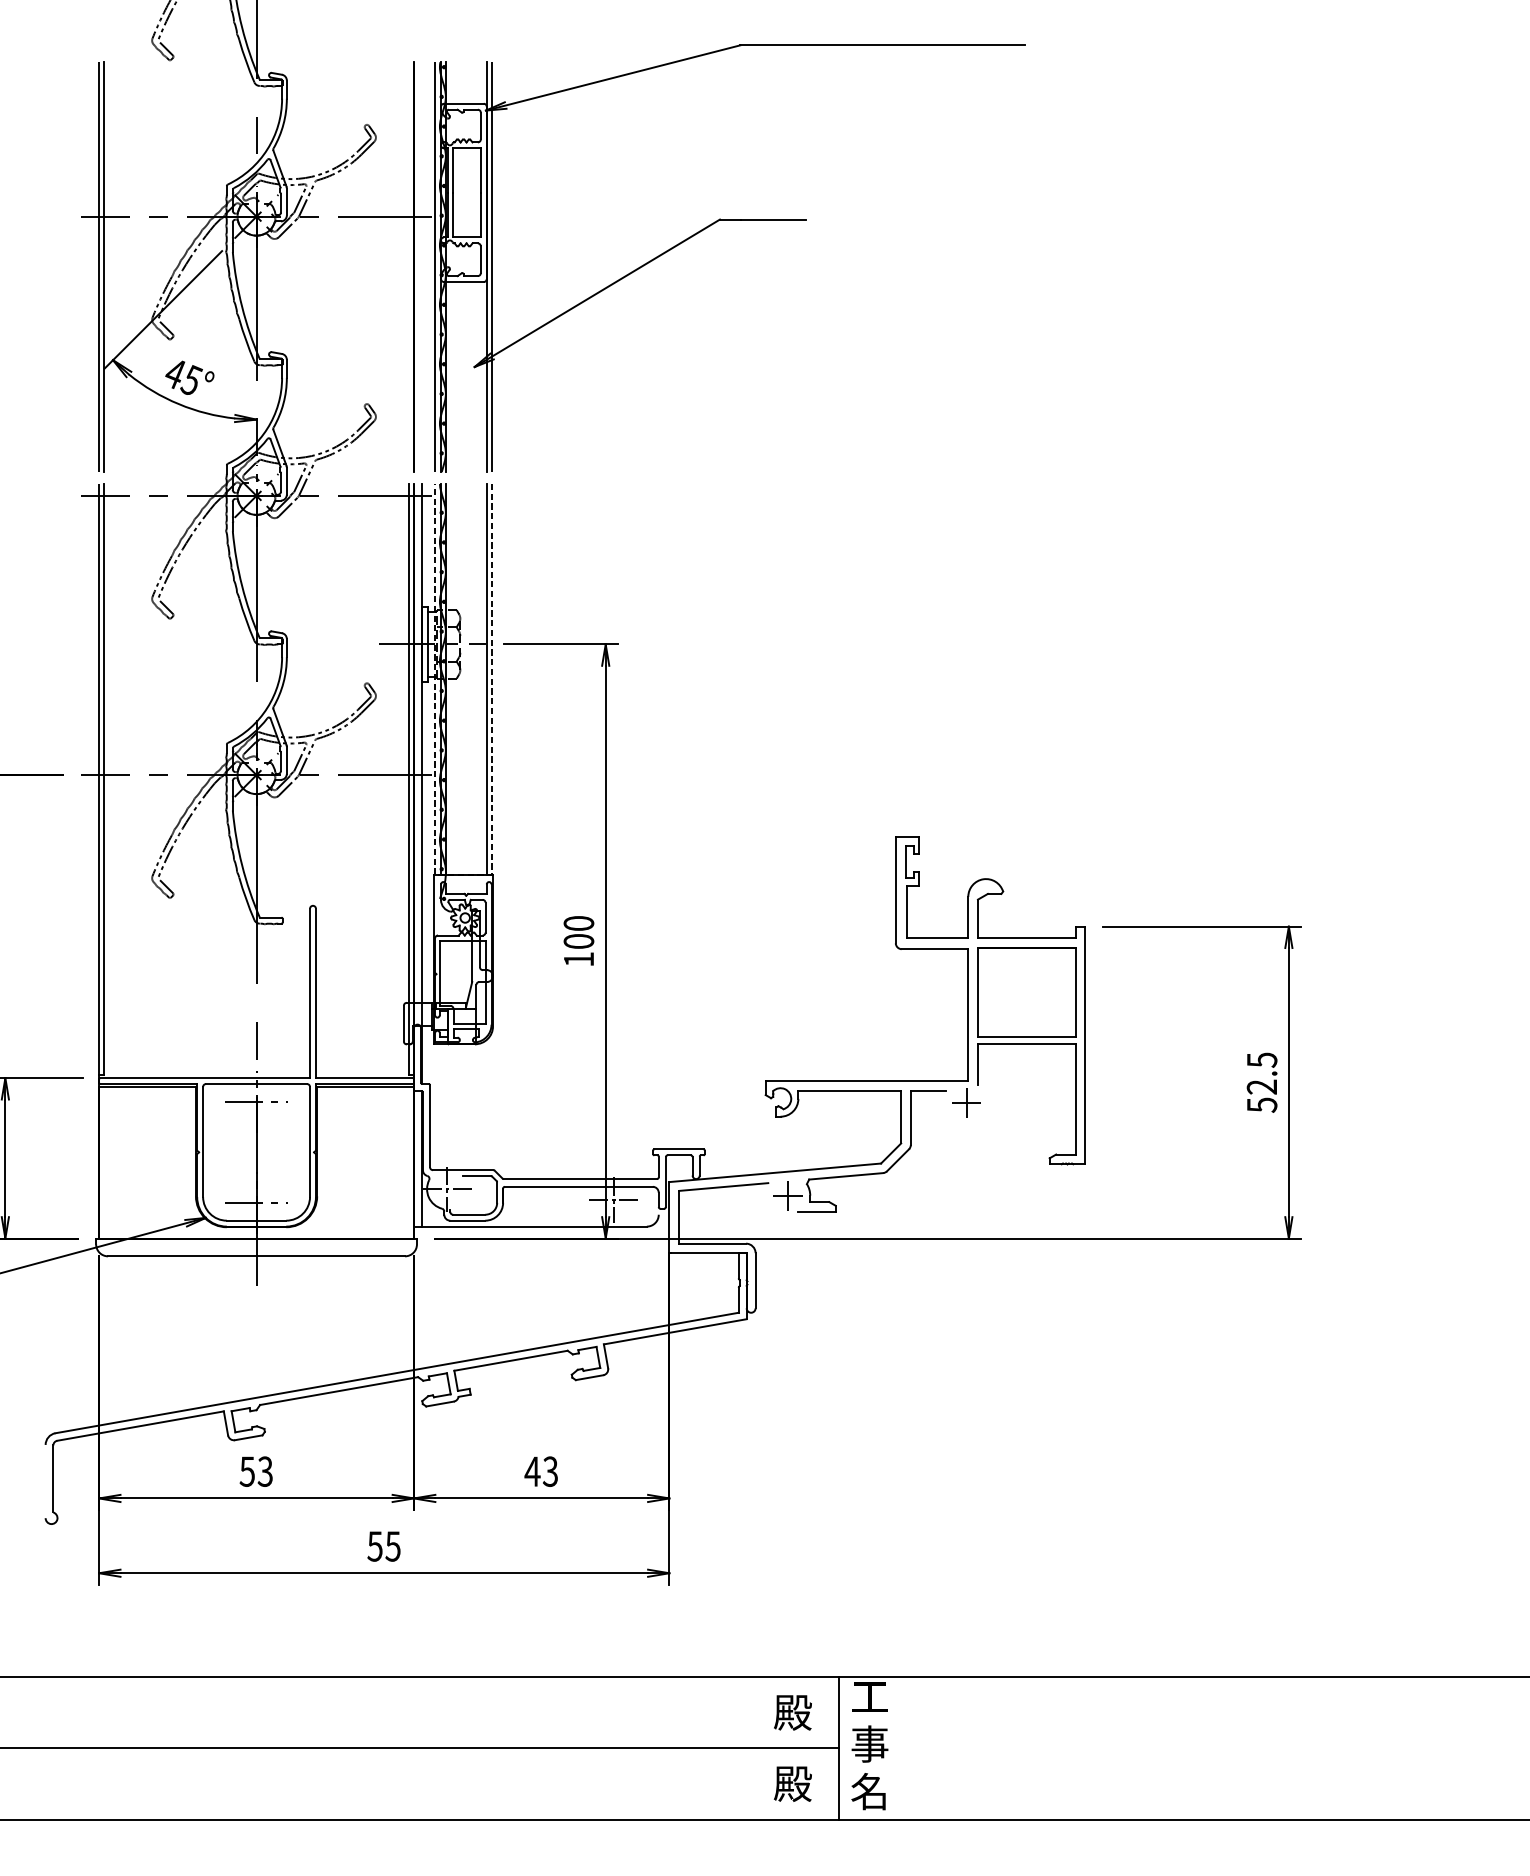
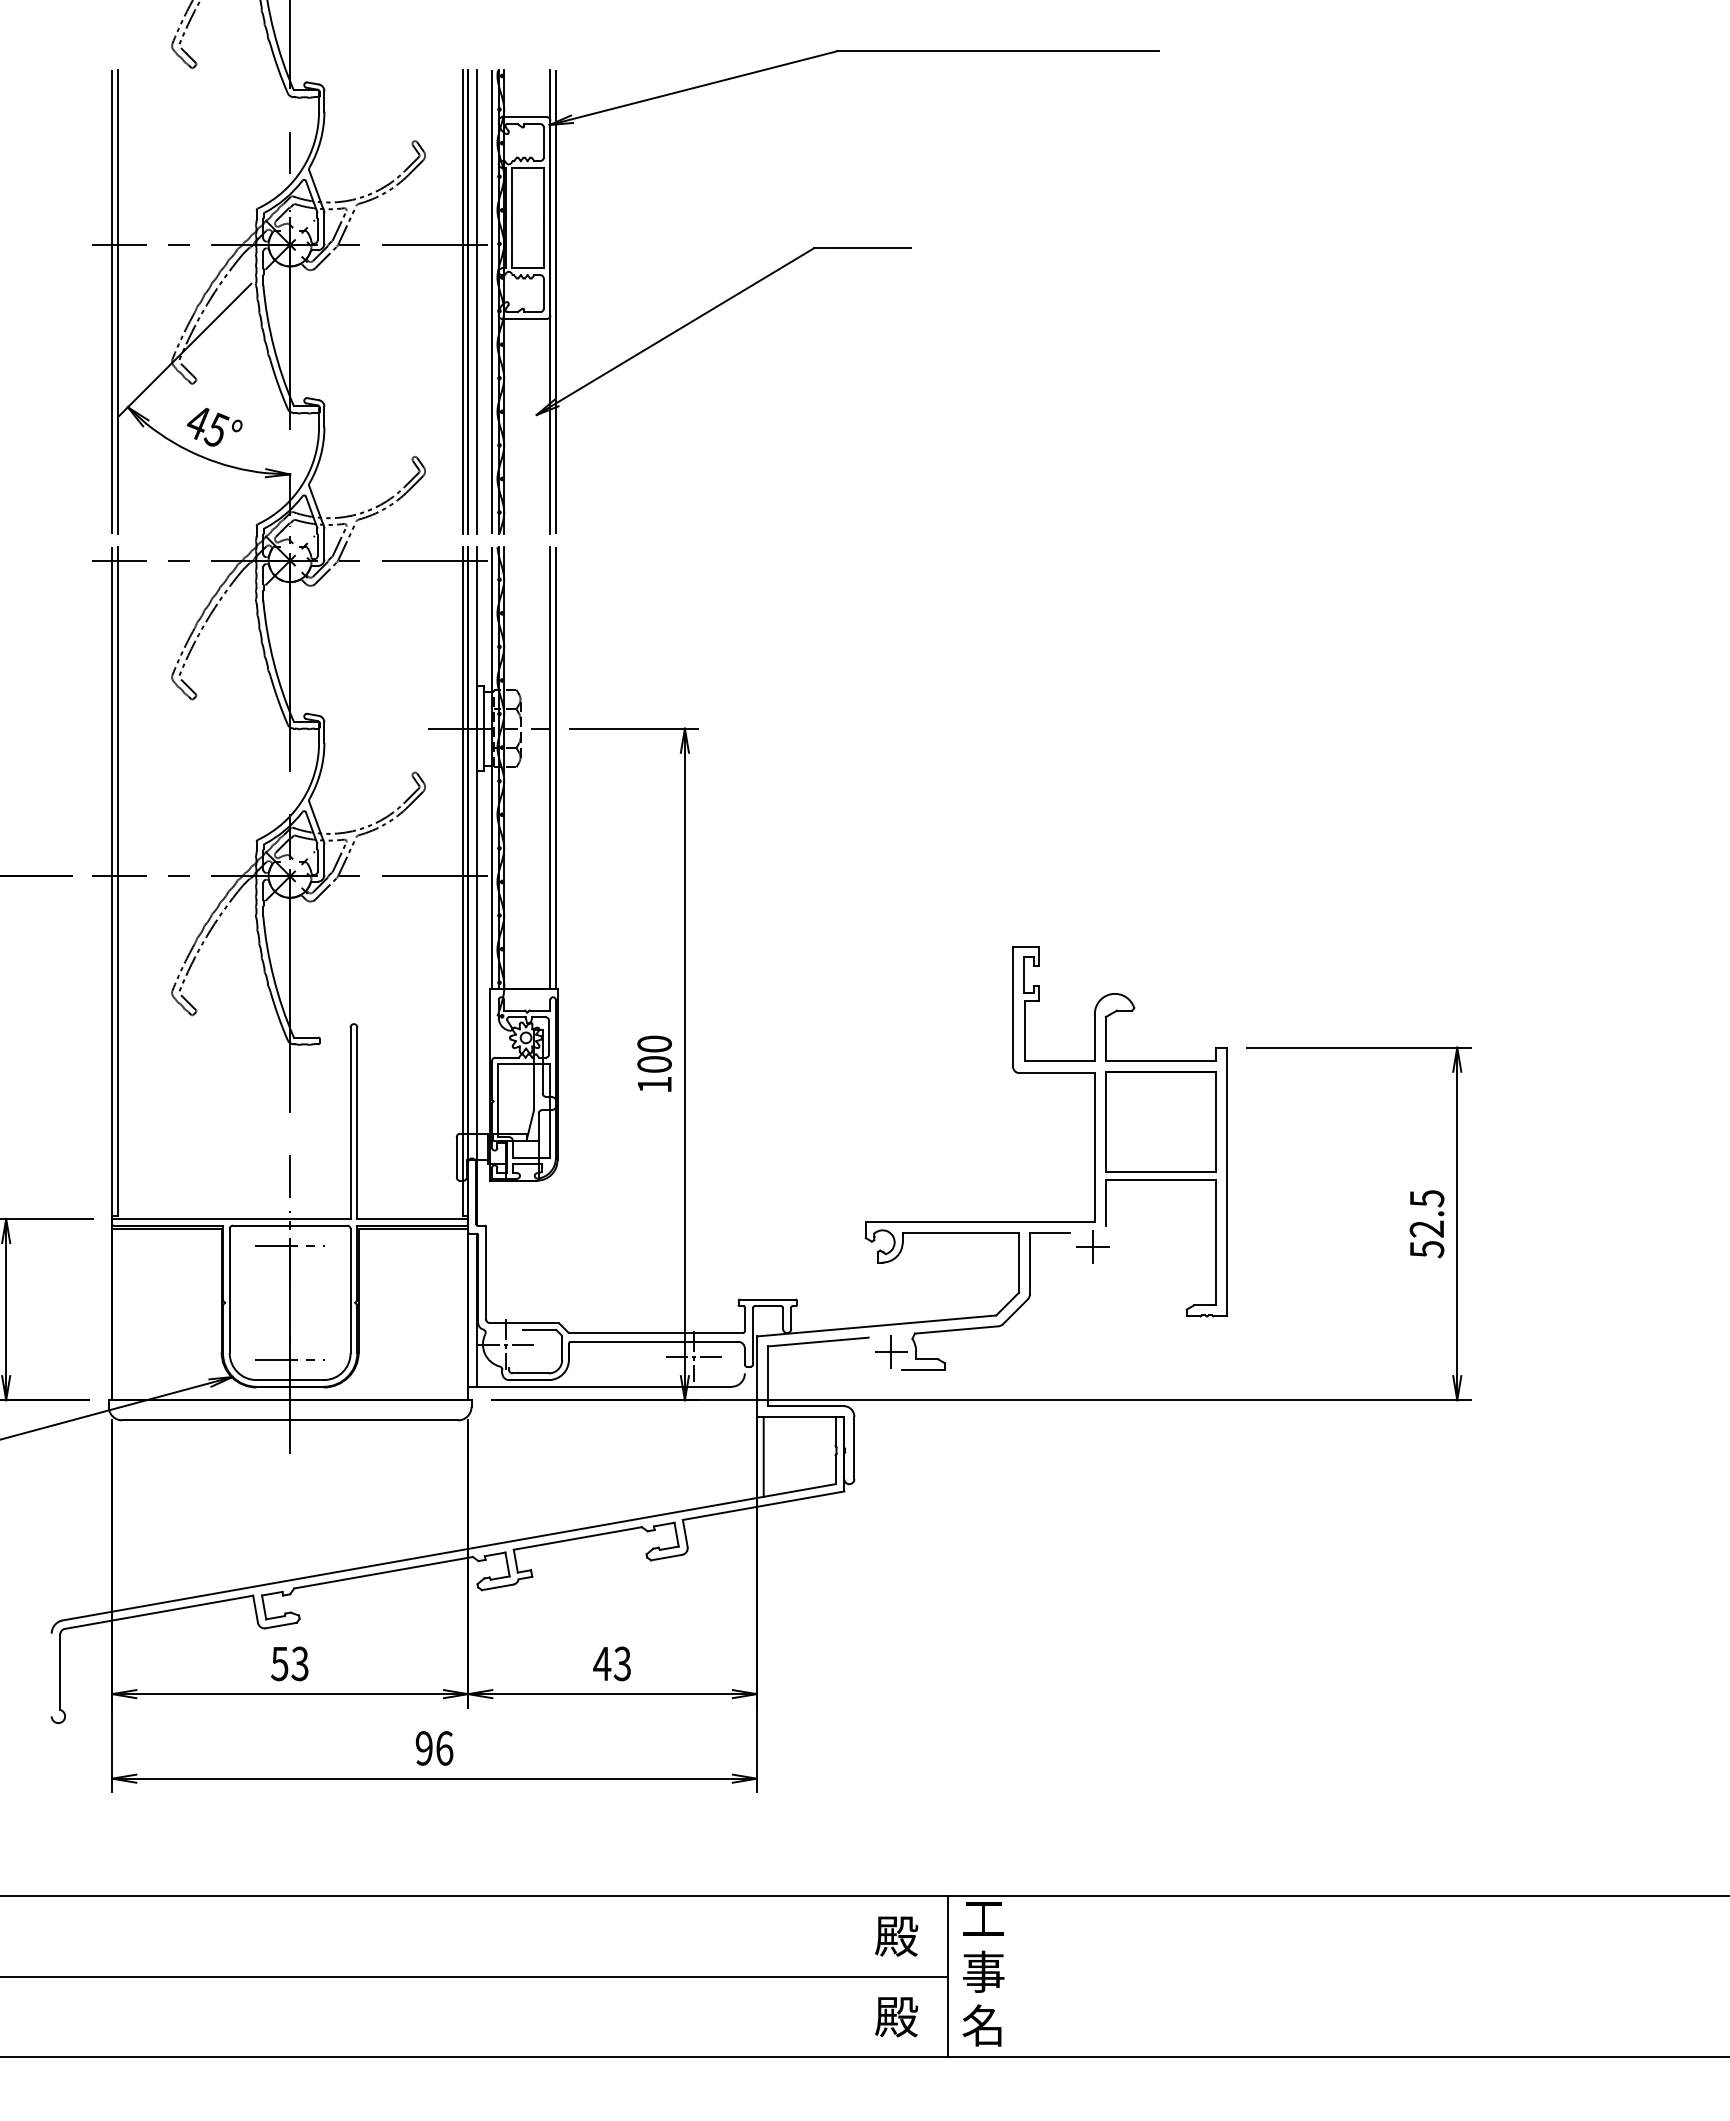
line: (408, 266) -> (462, 301), added
line: (421, 266) -> (476, 301), added
line: (462, 875) -> (523, 989), dashed -> solid
line: (675, 1288) -> (763, 1456), added
text: (384, 1546) -> (434, 1748), 55 -> 96

